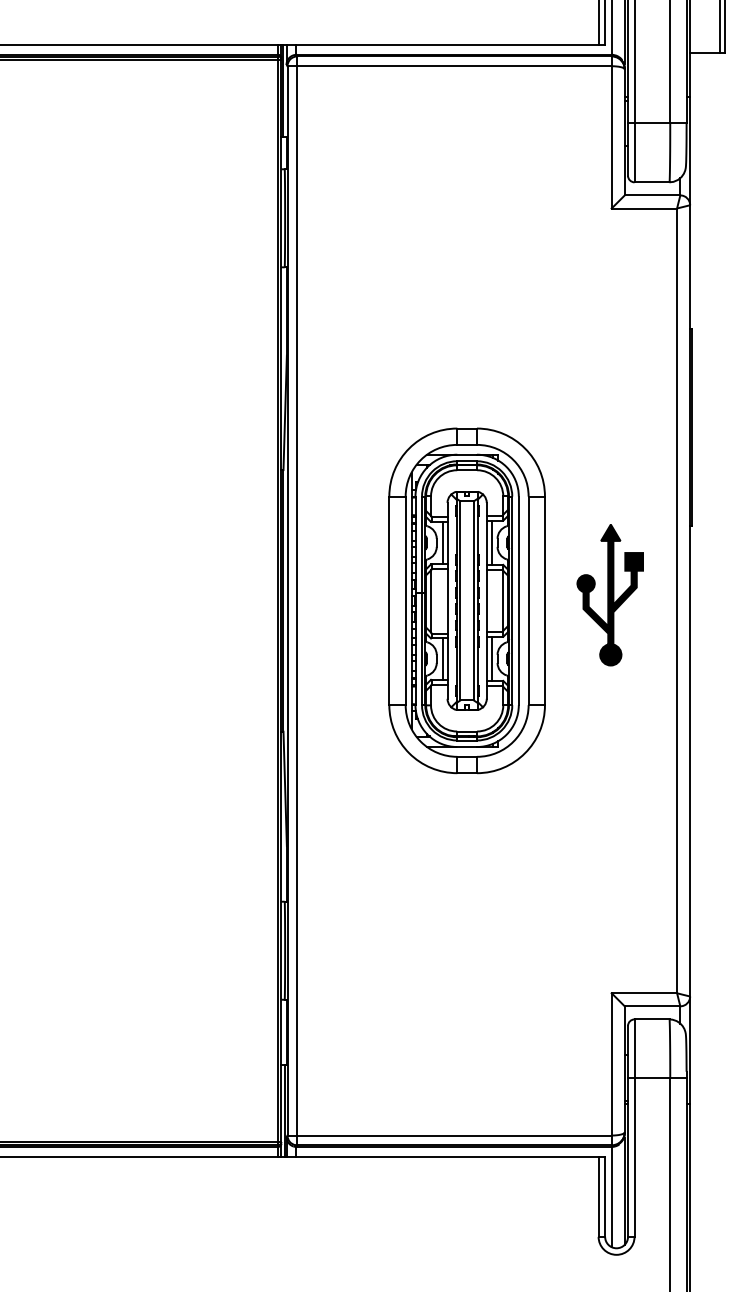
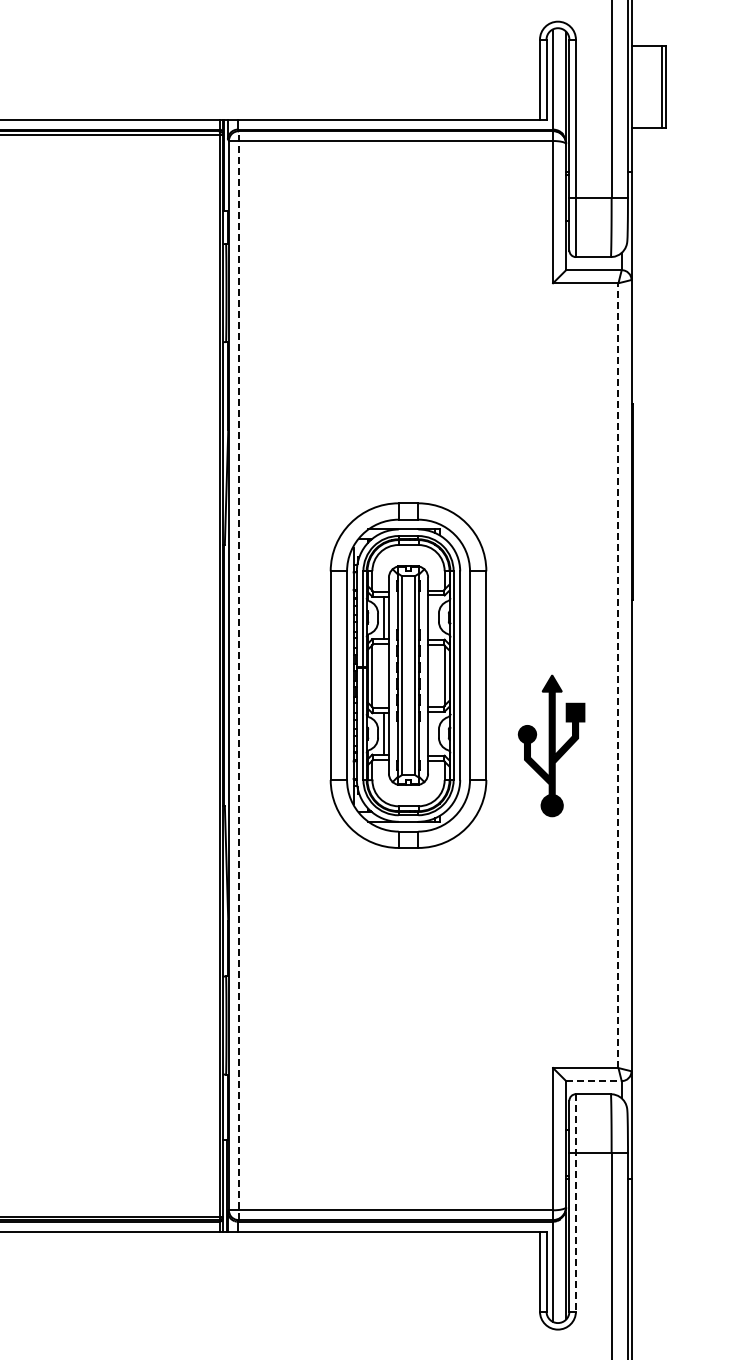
line: (492, 542) -> (433, 617), removed
part: (610, 594) -> (551, 745), moved
line: (297, 600) -> (238, 675), solid -> dashed
line: (677, 600) -> (618, 675), solid -> dashed
line: (492, 658) -> (433, 733), removed
line: (652, 1006) -> (593, 1081), solid -> dashed
line: (634, 1127) -> (575, 1202), solid -> dashed

